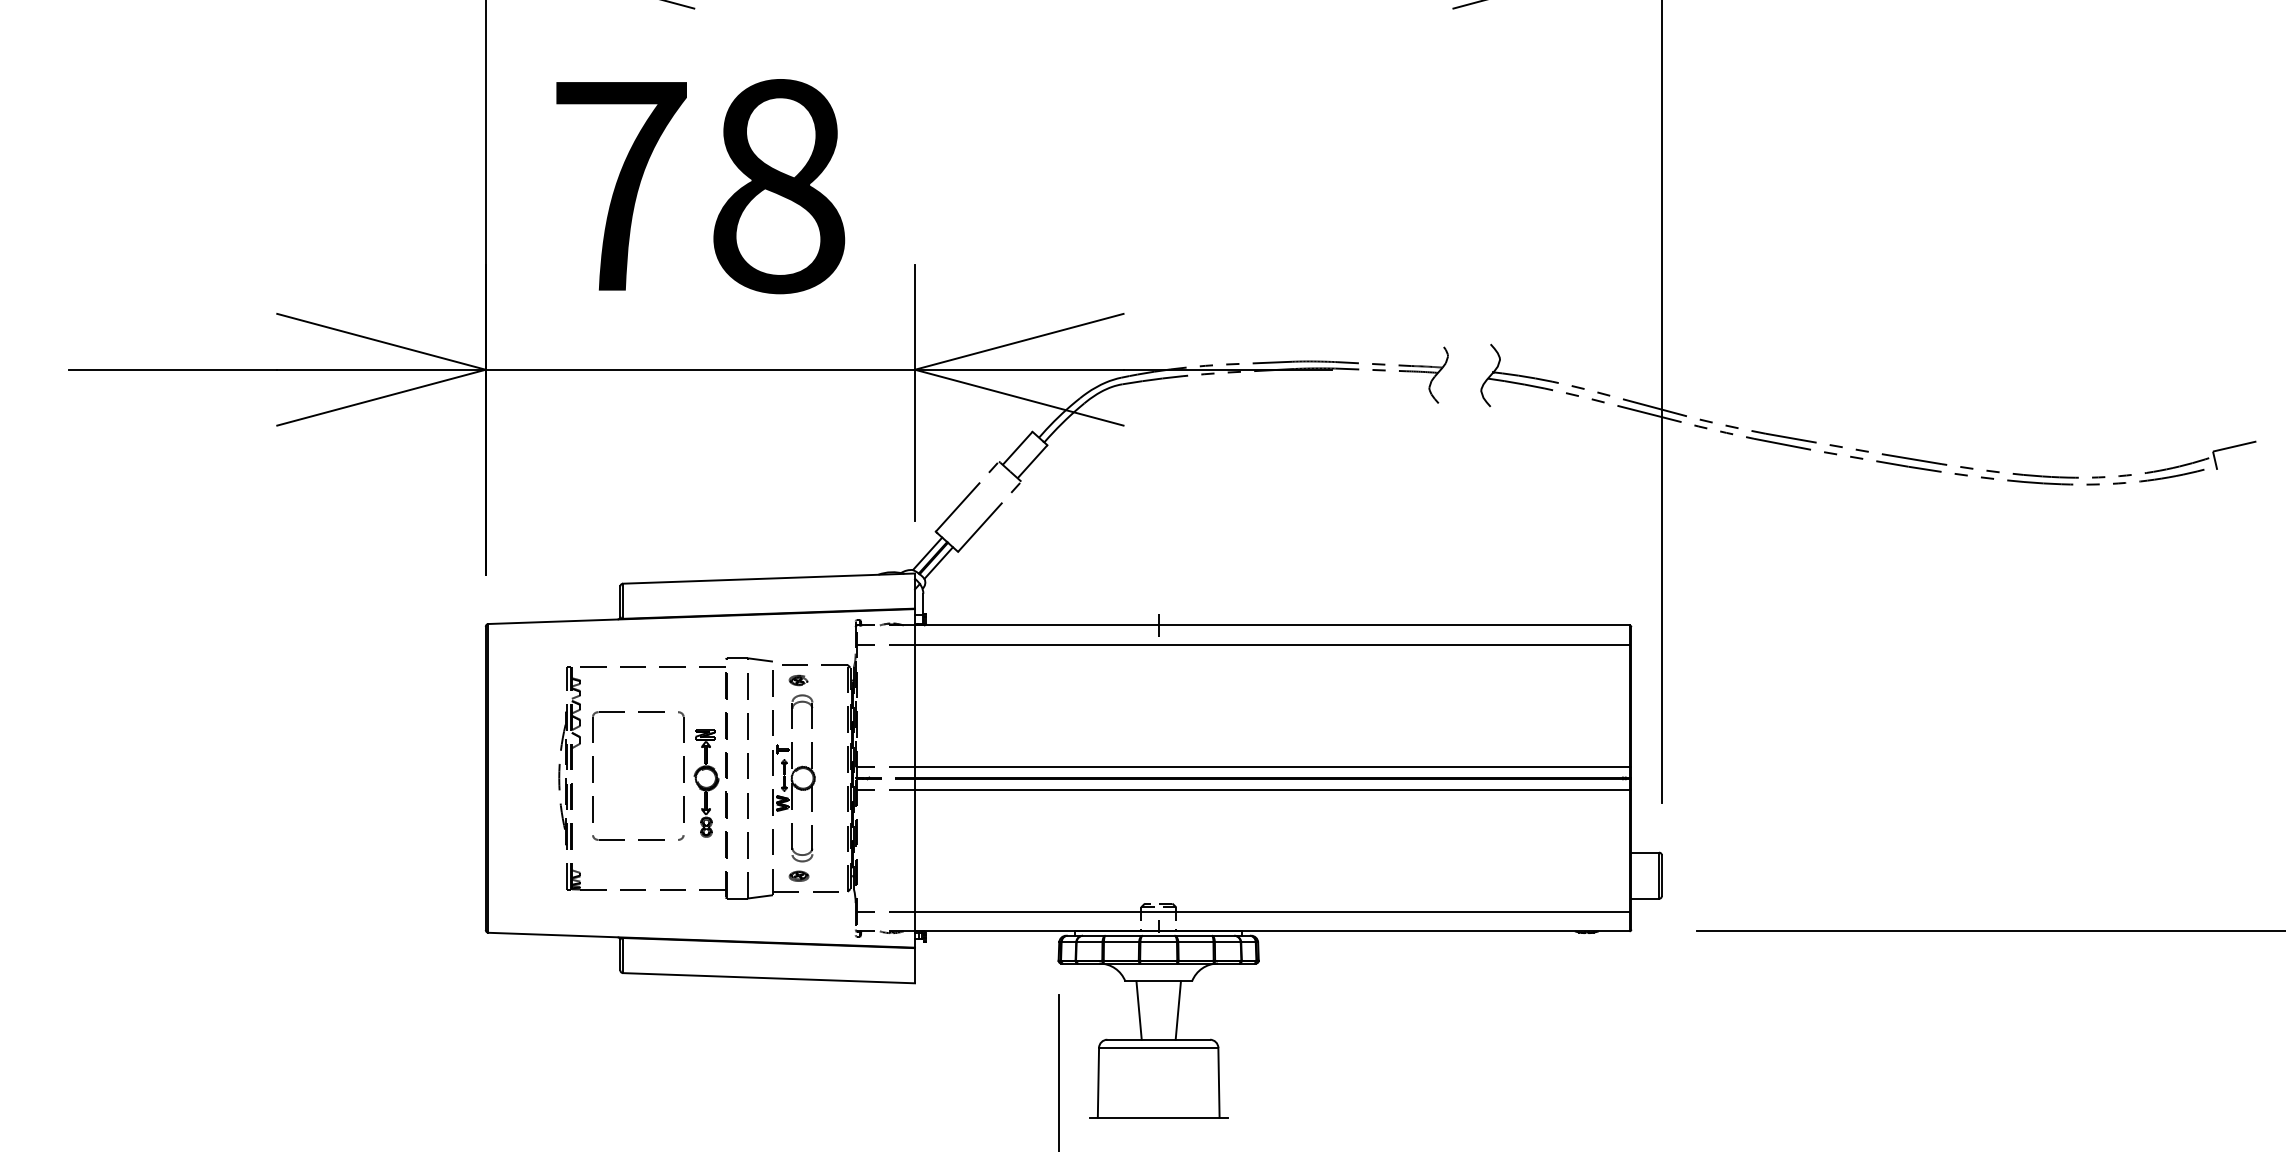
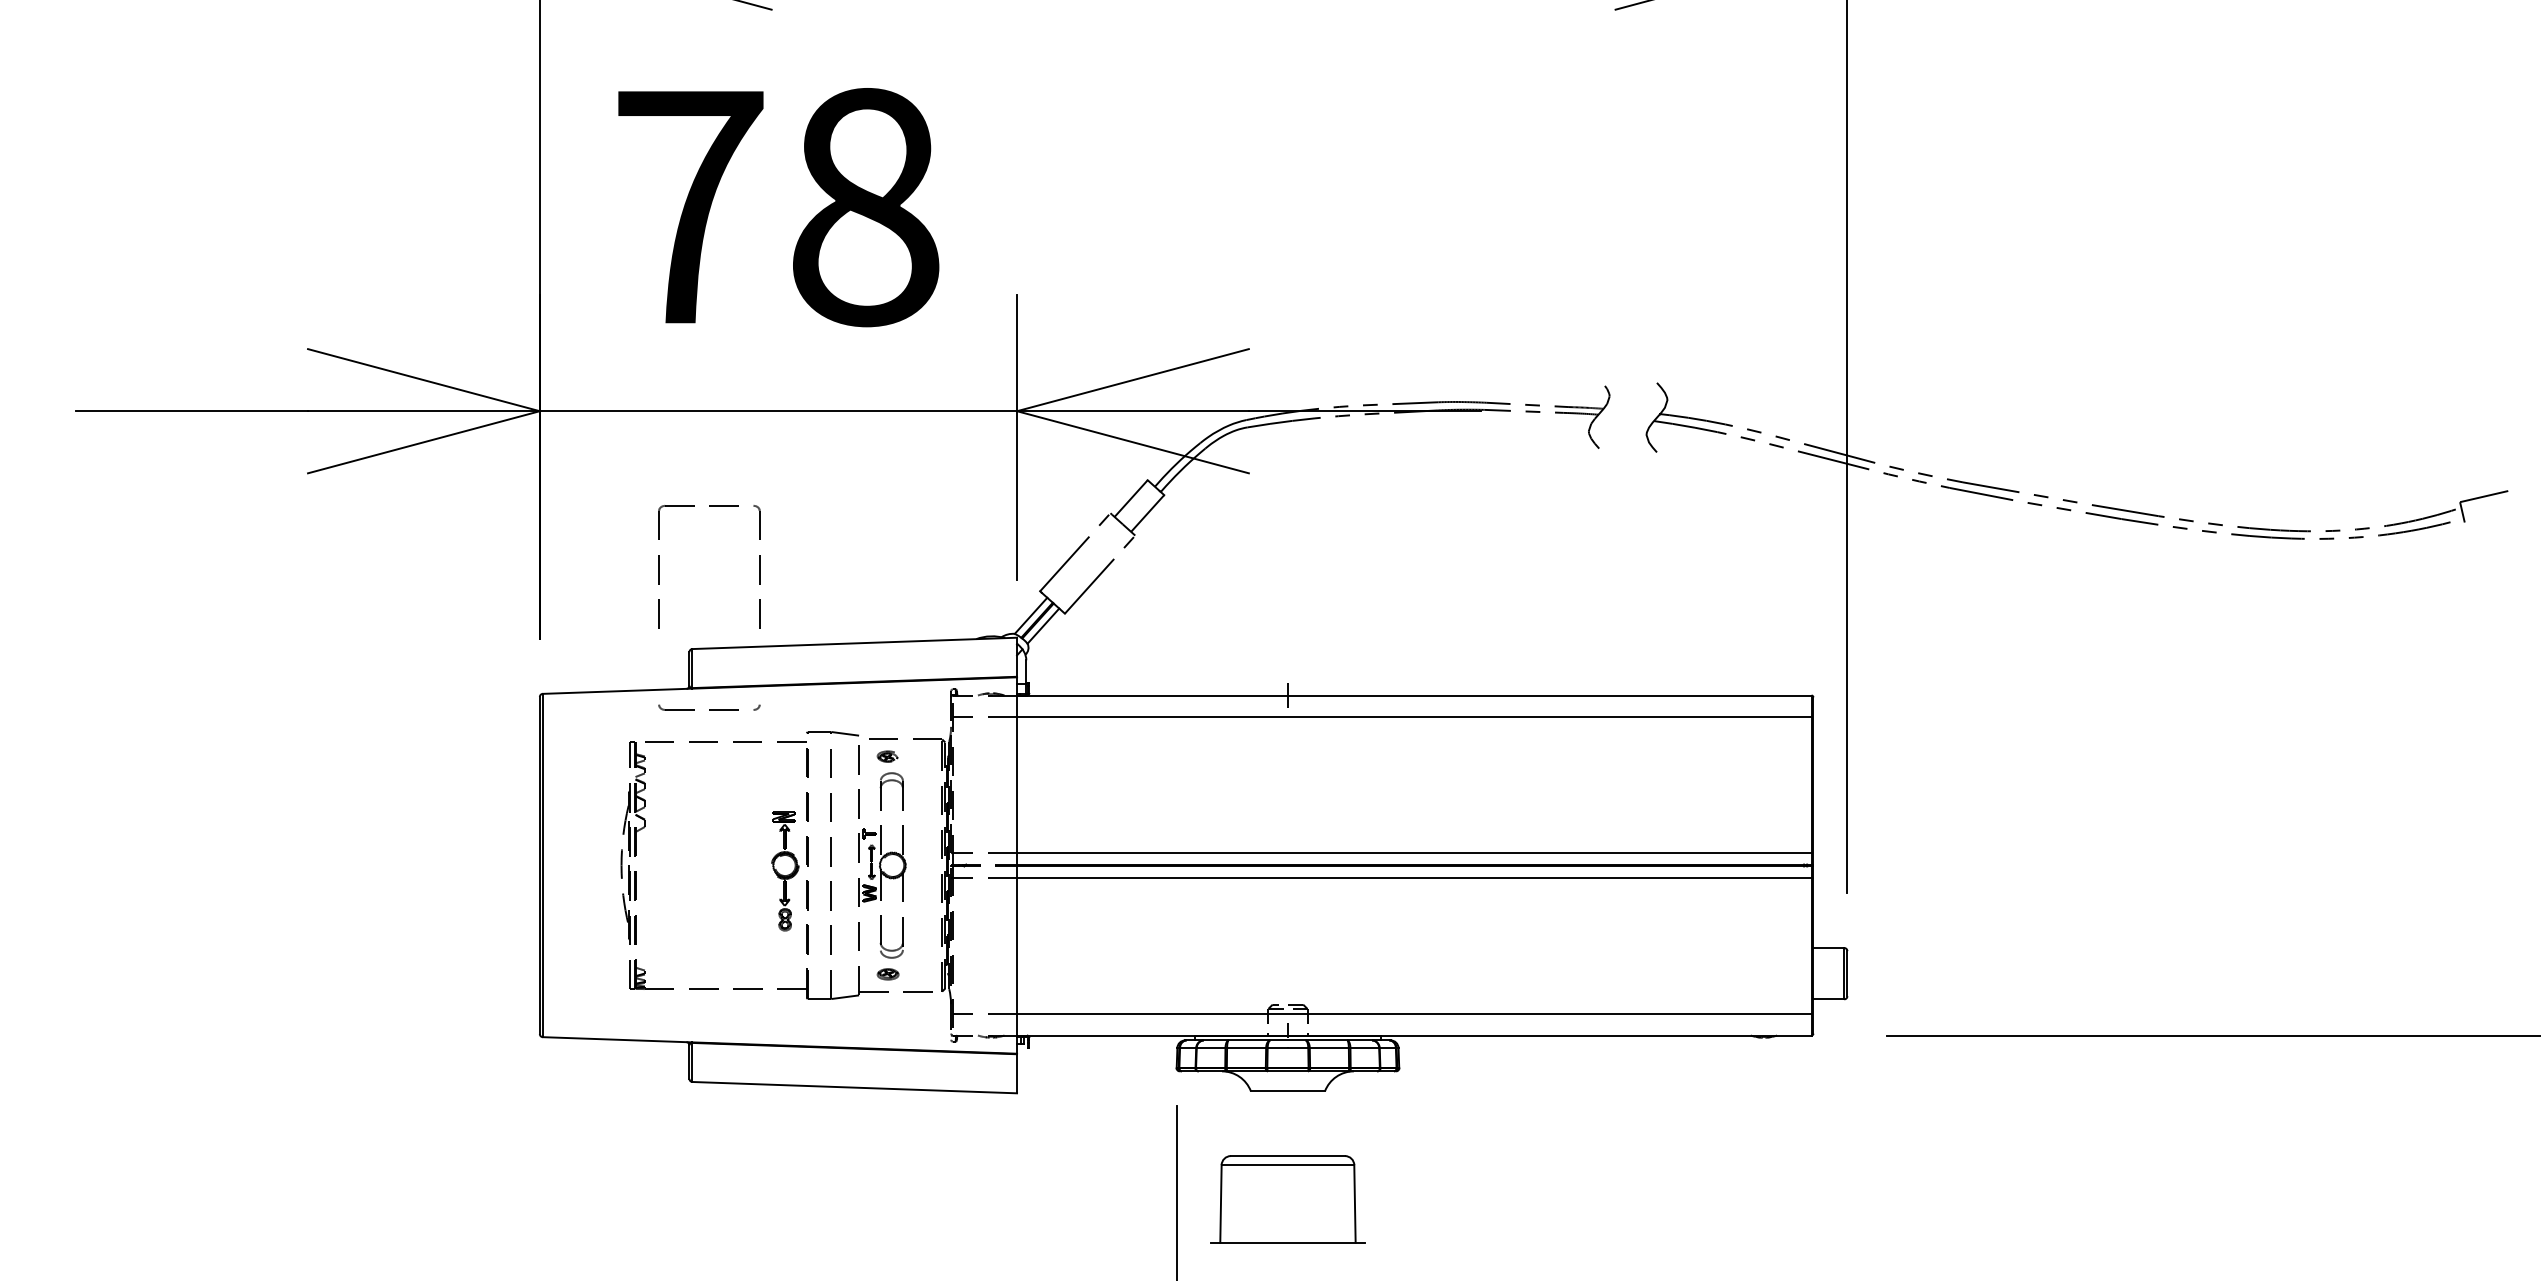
part: (593, 766) -> (659, 566), moved
part: (638, 837) -> (709, 707), moved
line: (1139, 1010) -> (1266, 1123), removed
line: (1178, 1010) -> (1309, 1123), removed

